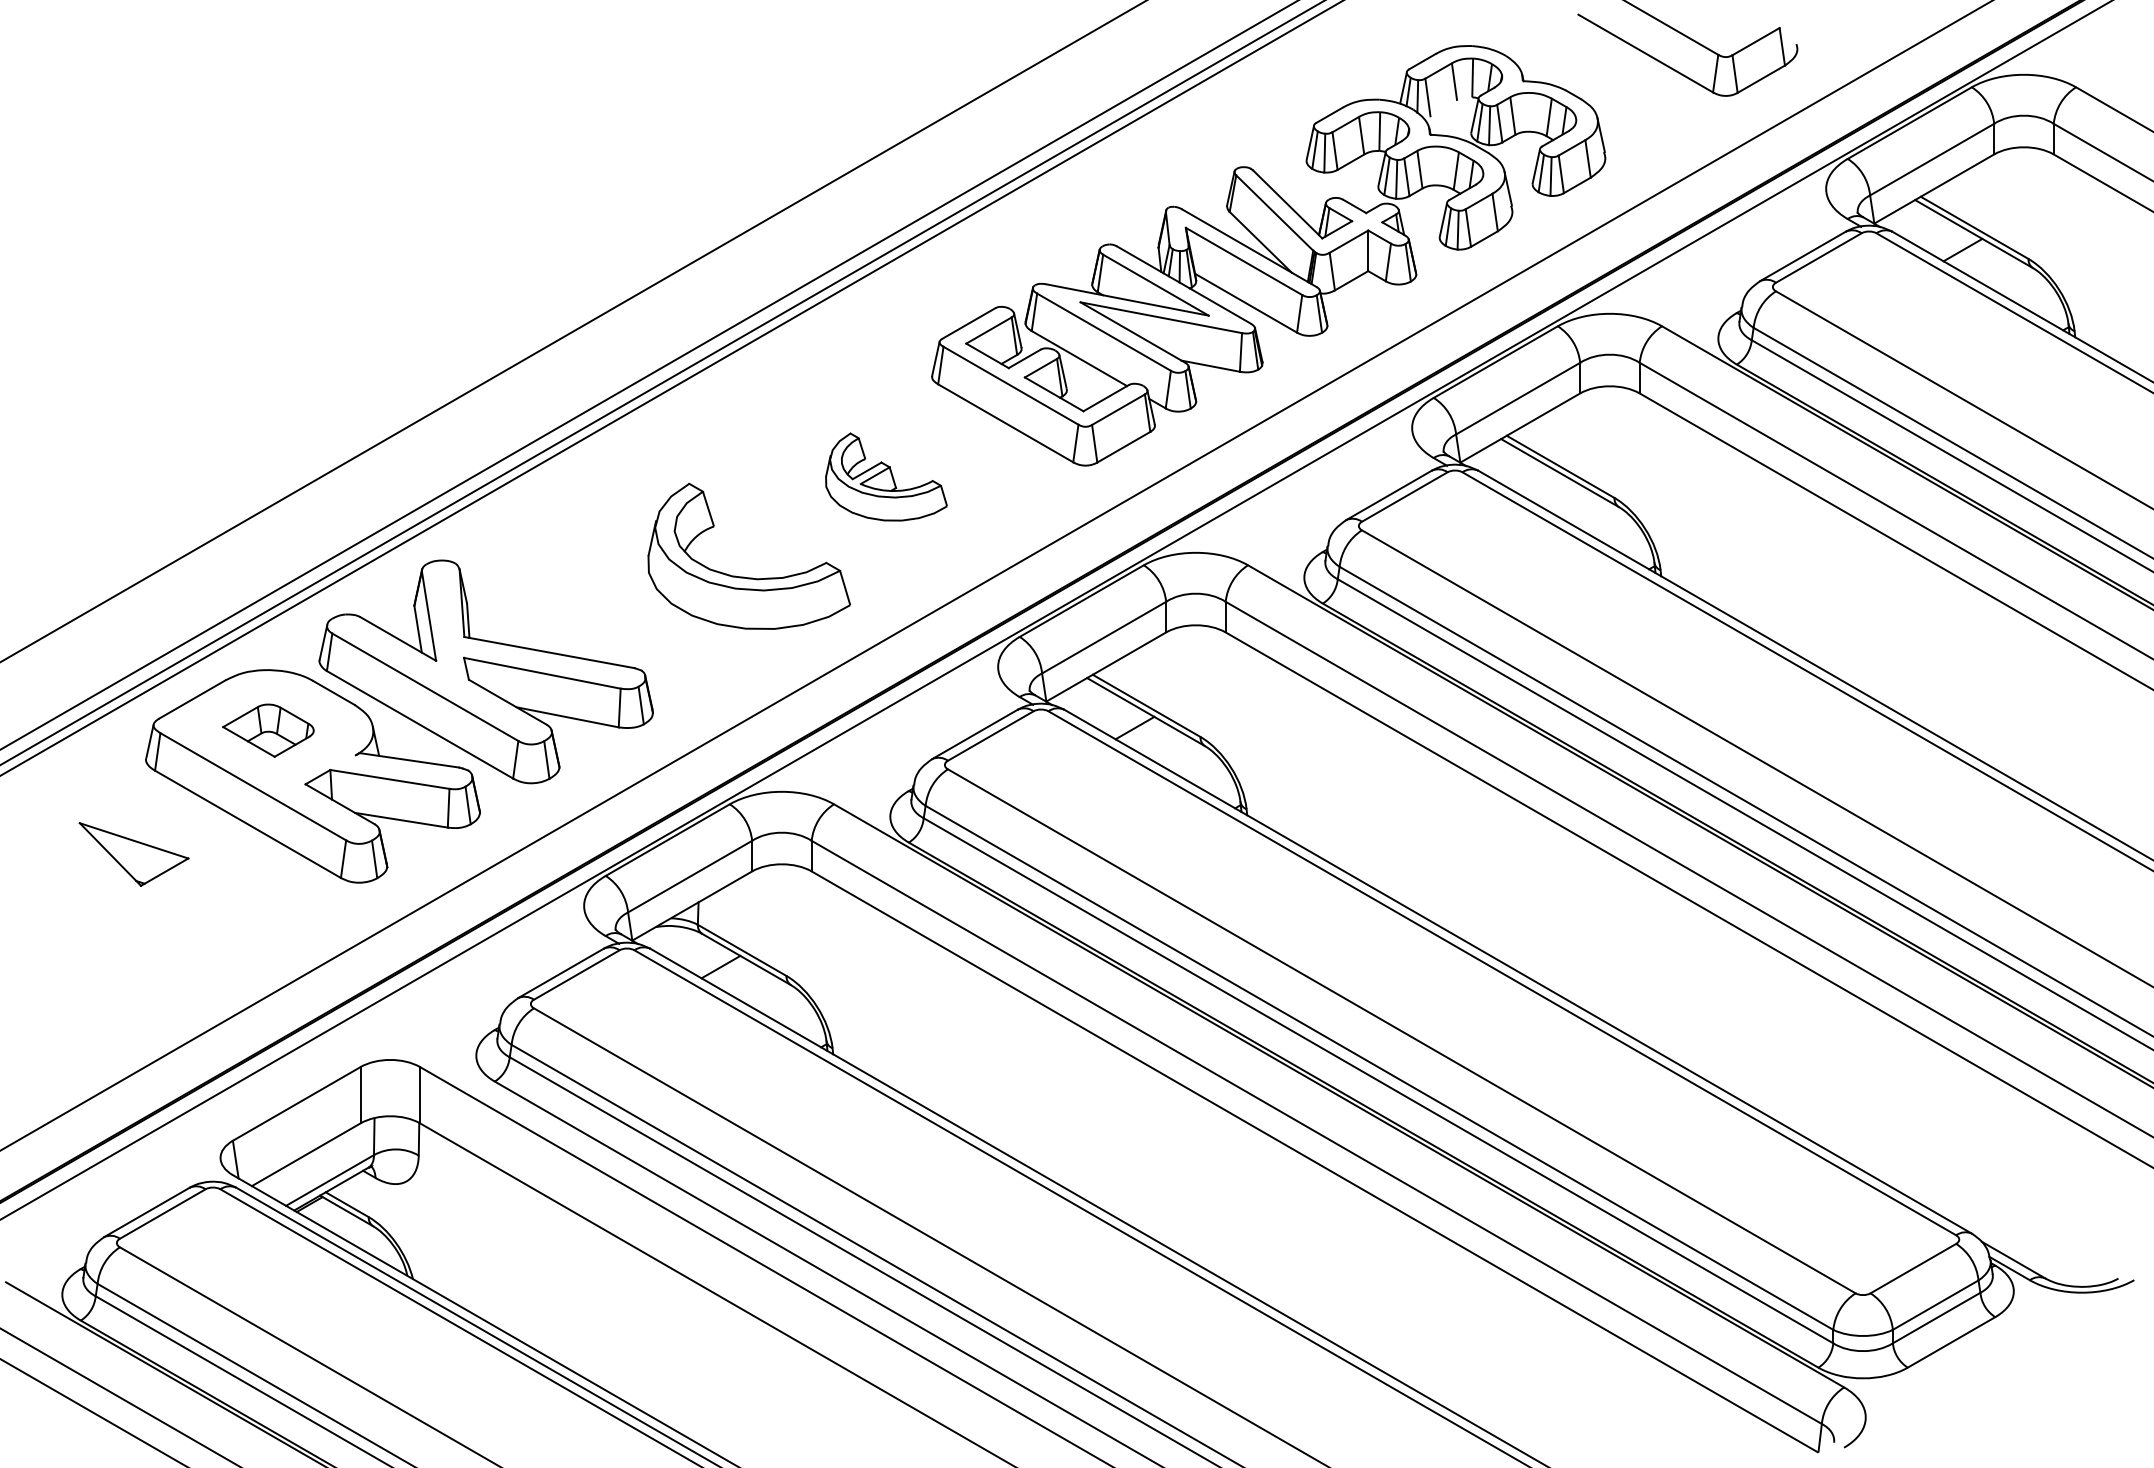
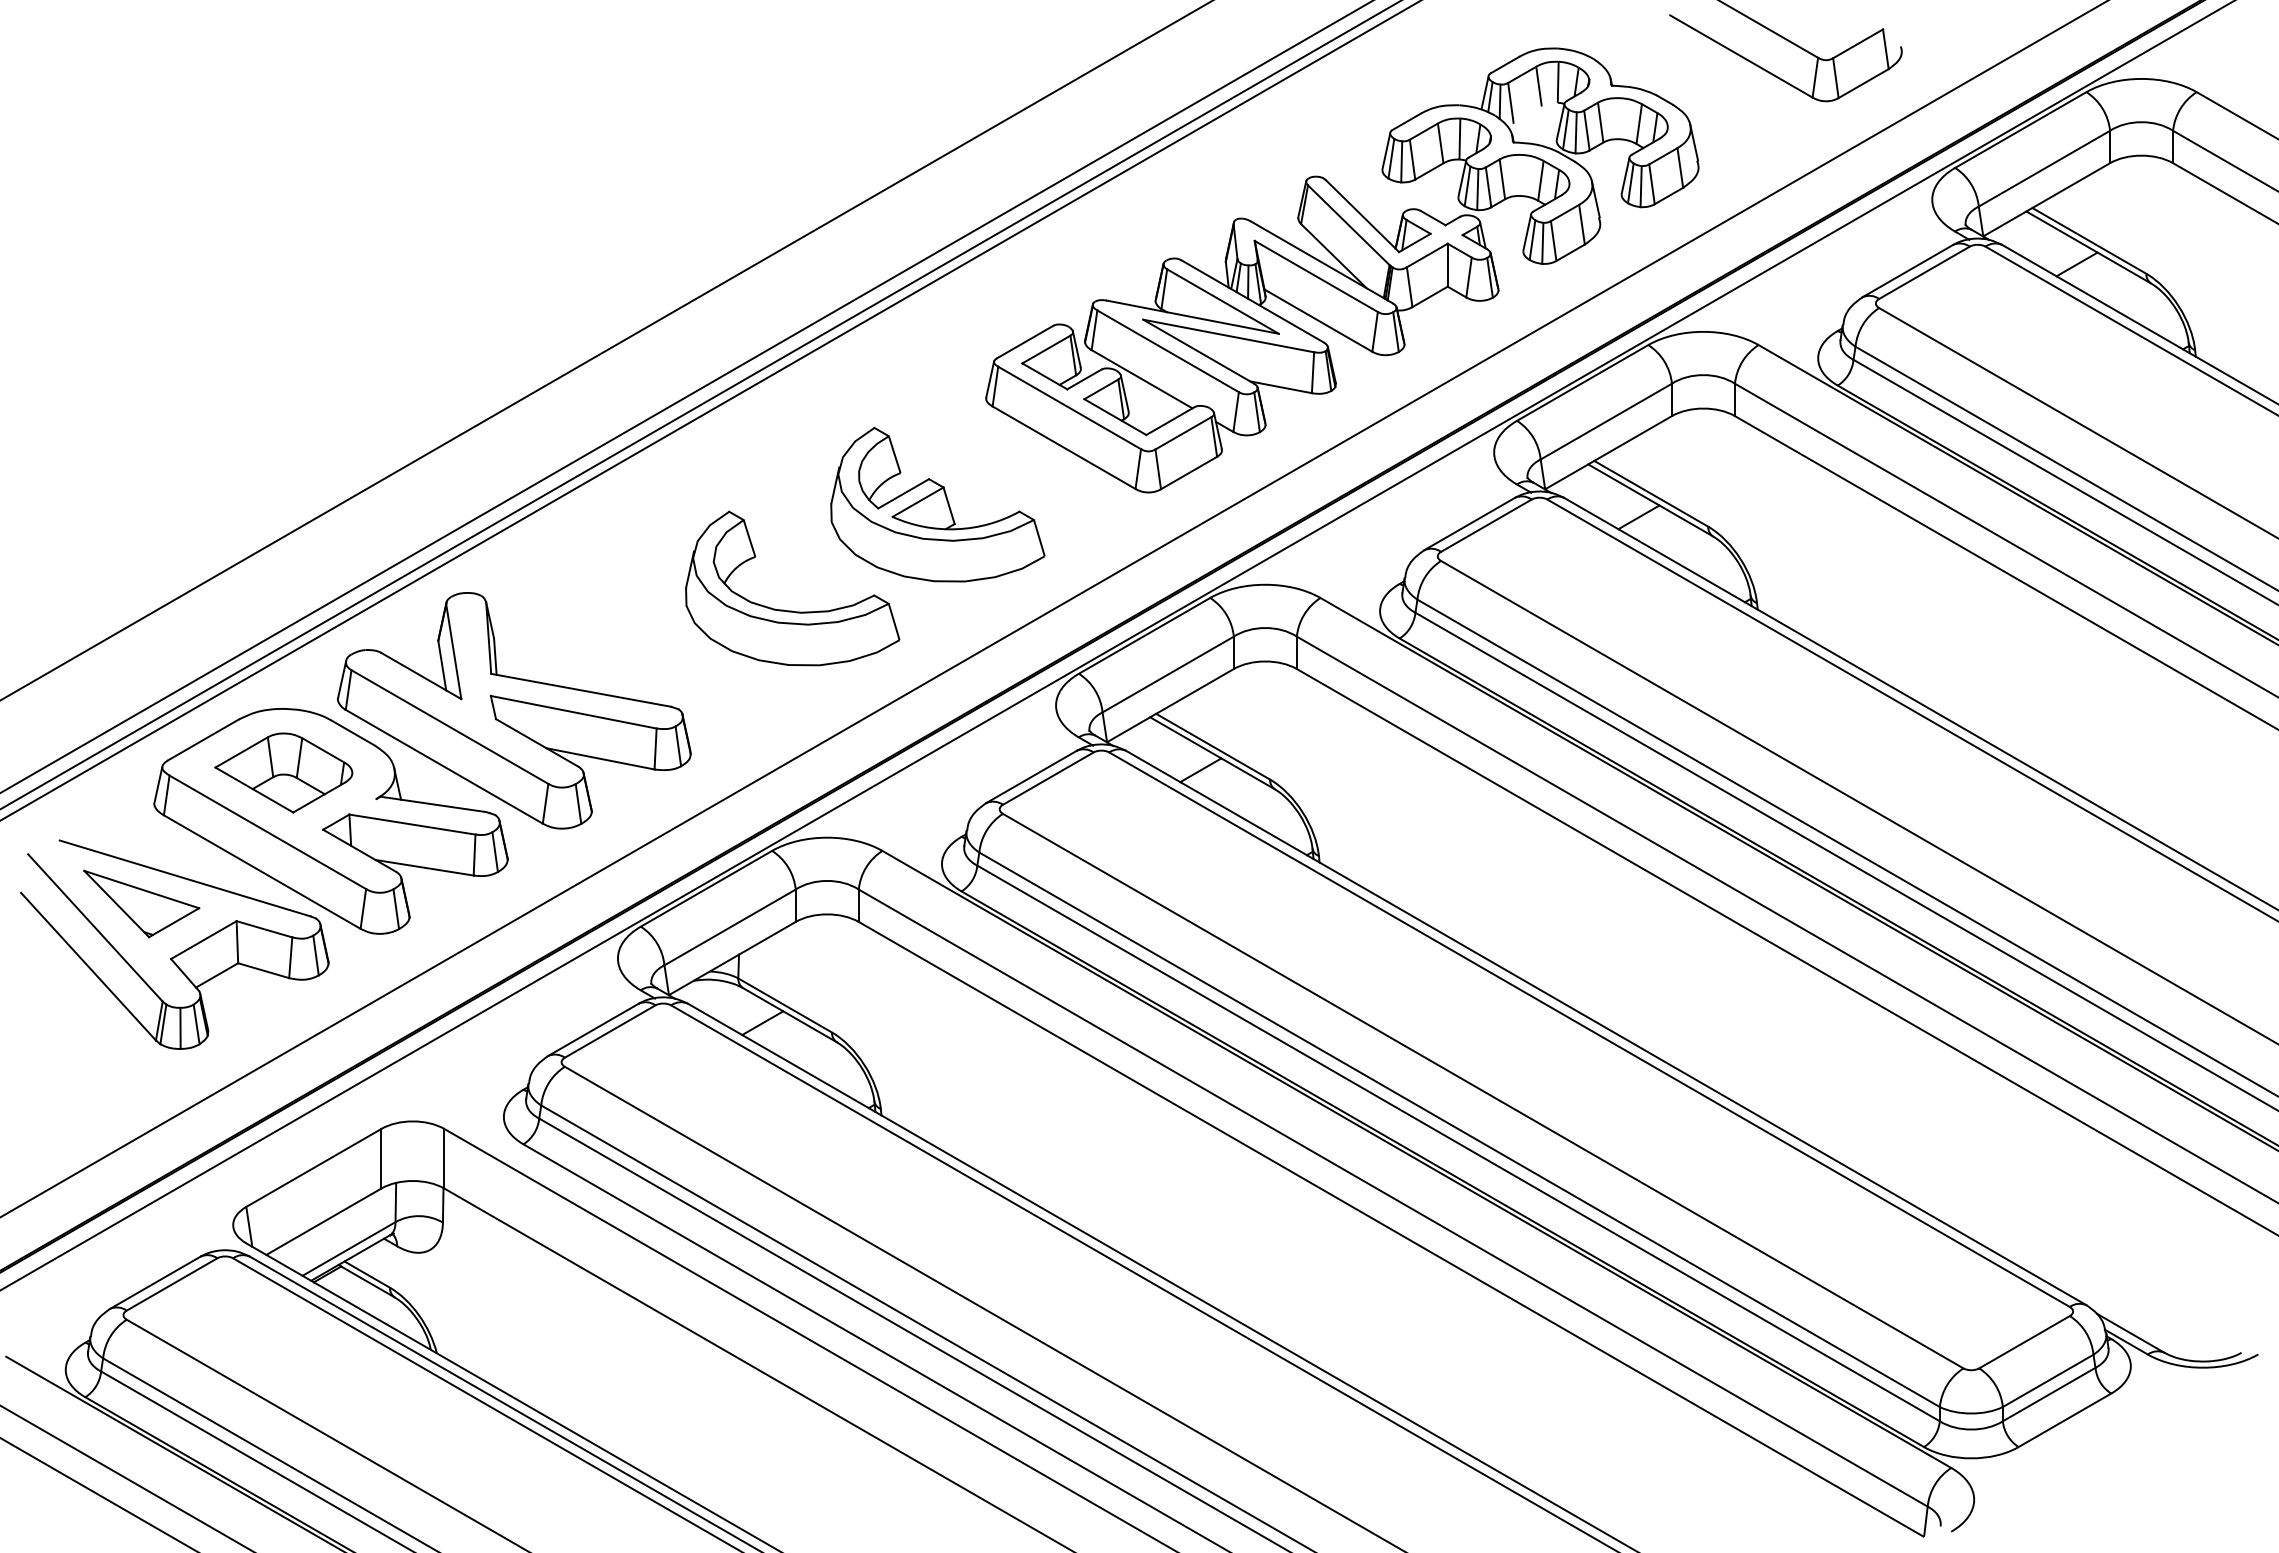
part: (886, 476) -> (937, 504), size x1.67
line: (1548, 489) -> (1638, 517), added
part: (268, 730) -> (283, 772), size x1.43
part: (168, 901) -> (178, 953), added

